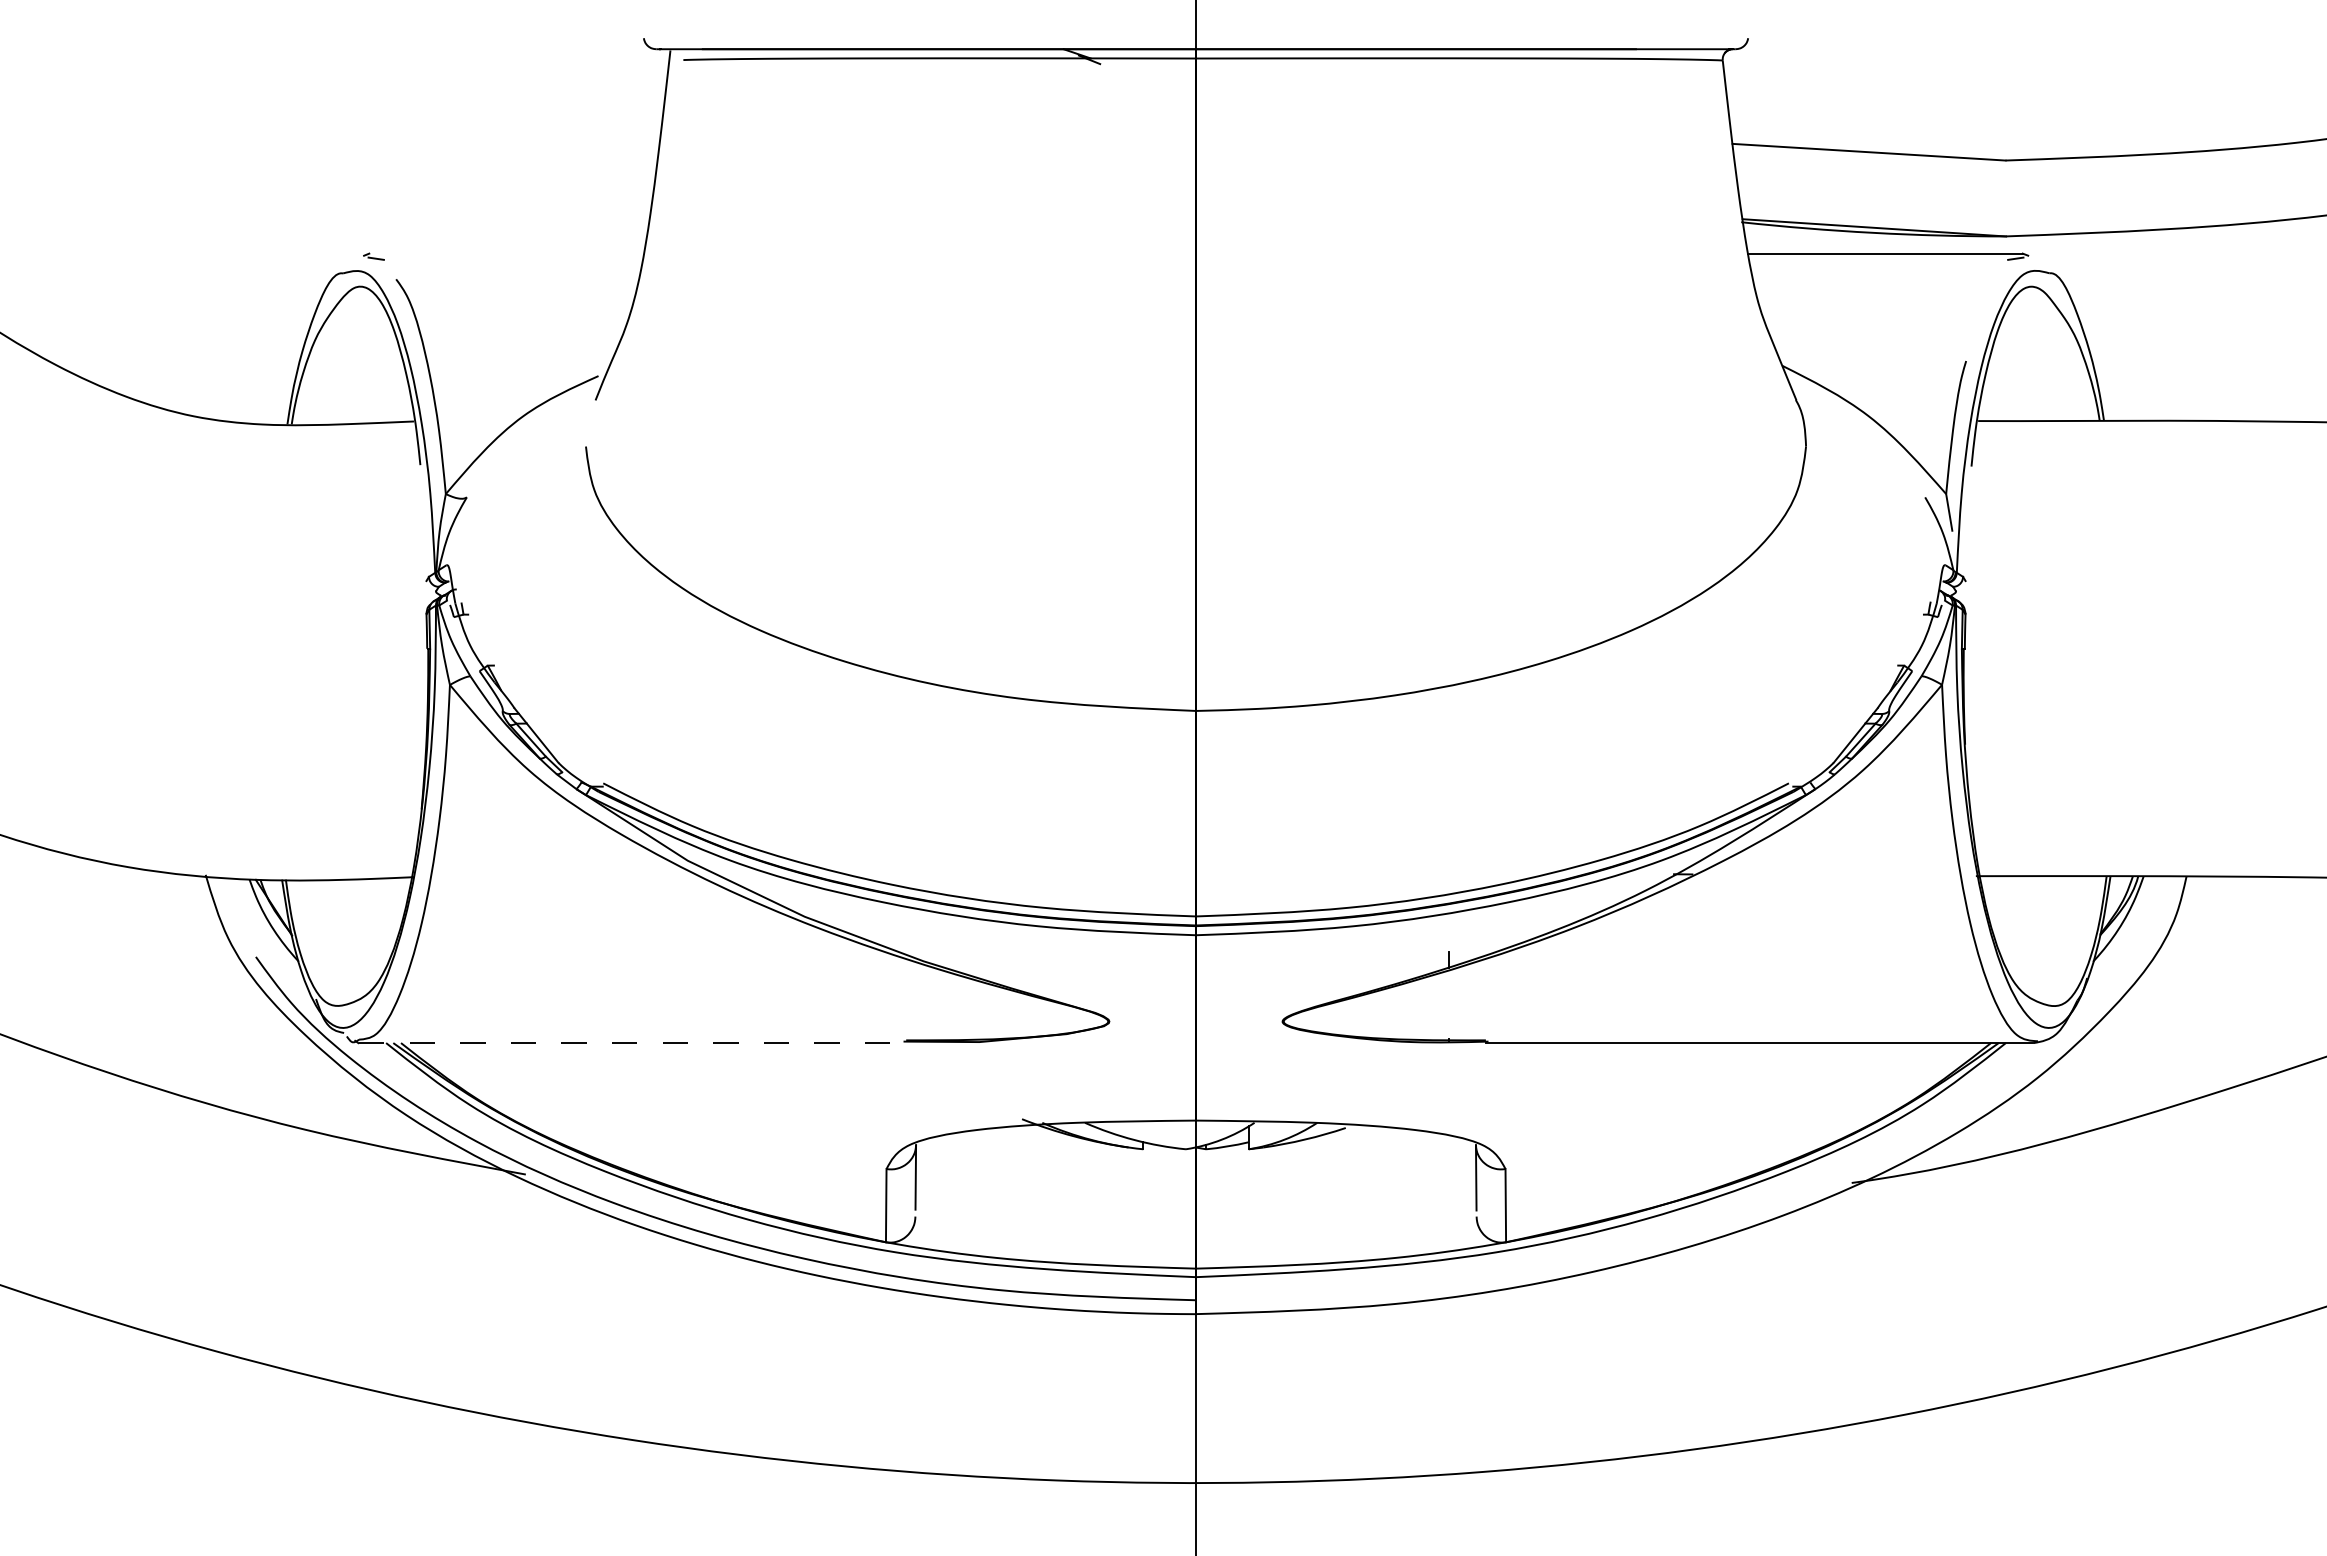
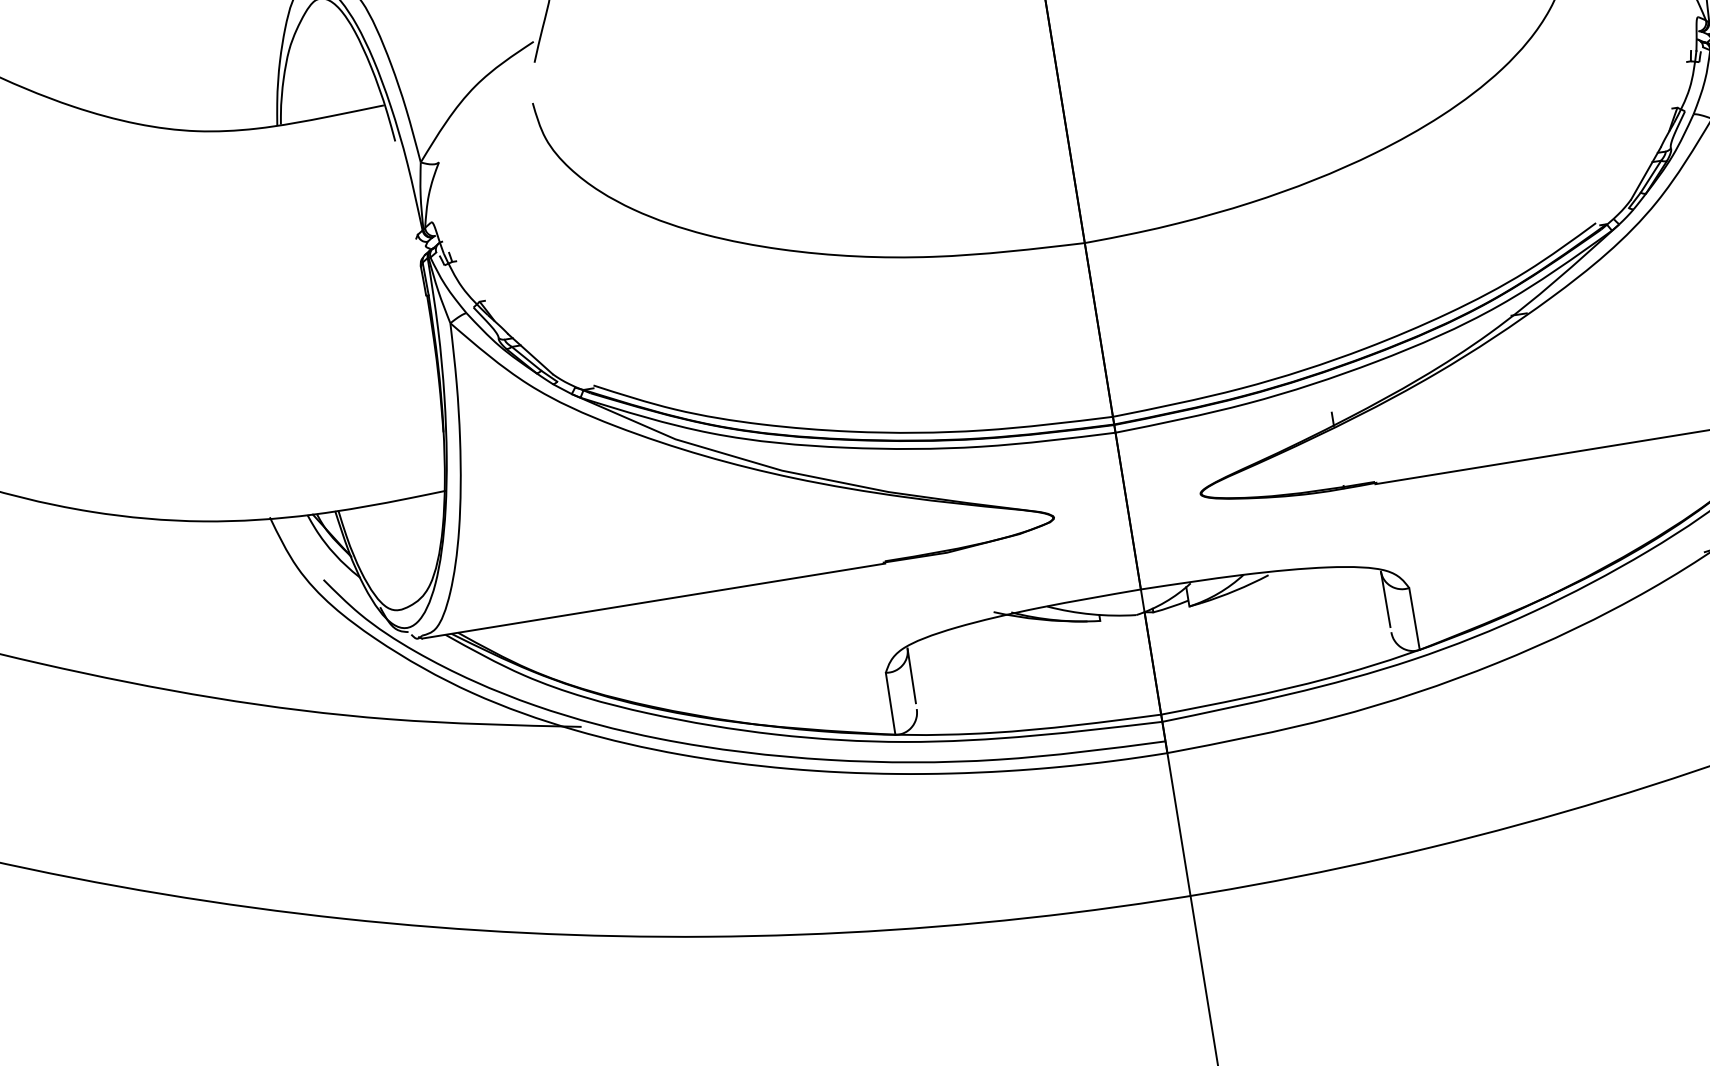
line: (632, 1043) -> (653, 601), dashed -> solid

